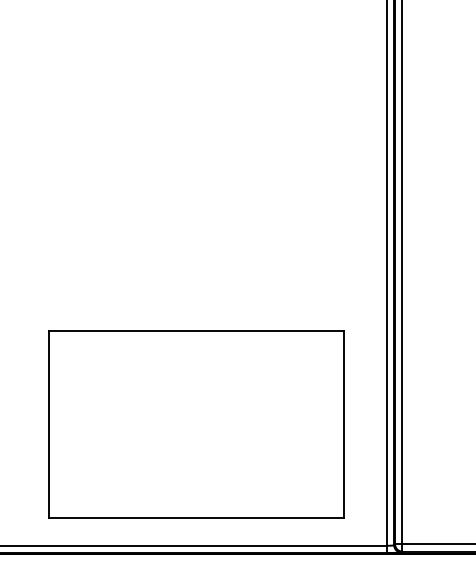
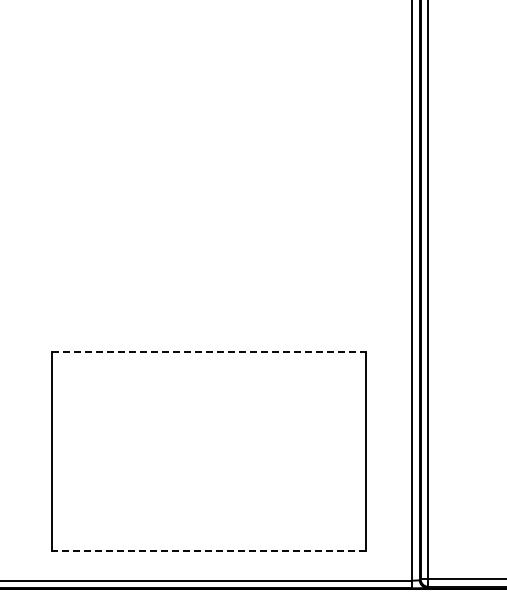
line: (196, 330) -> (209, 351), solid -> dashed
line: (195, 517) -> (208, 550), solid -> dashed

